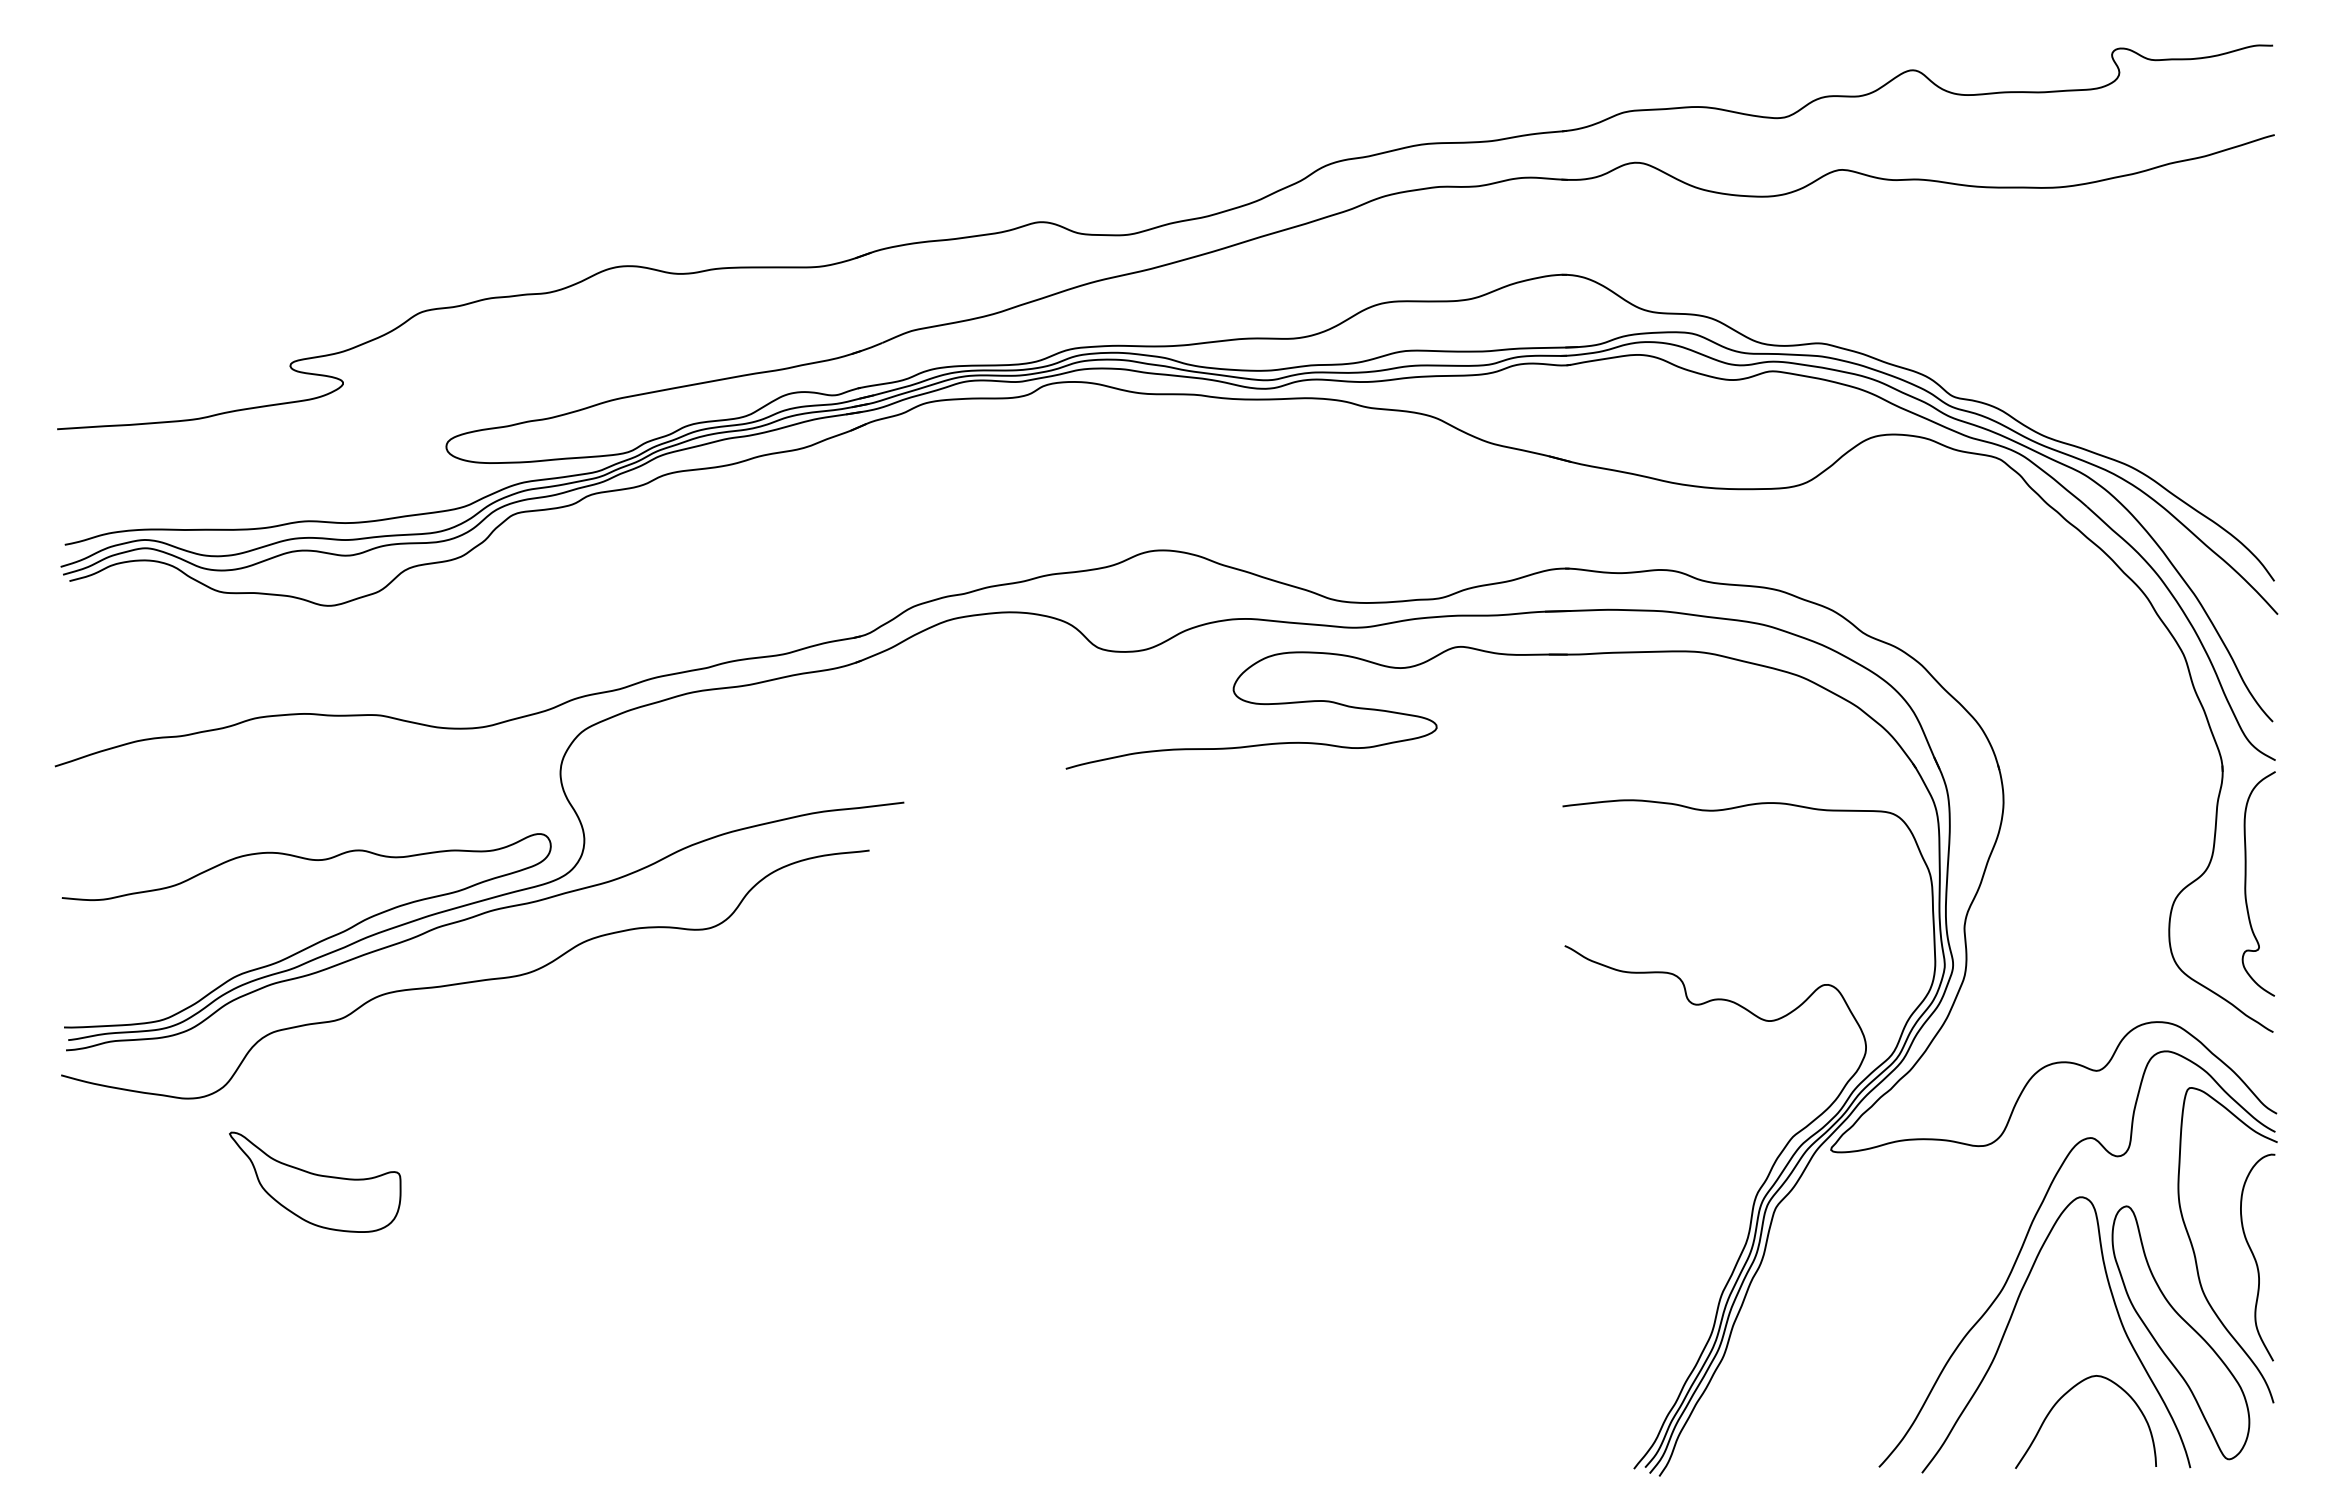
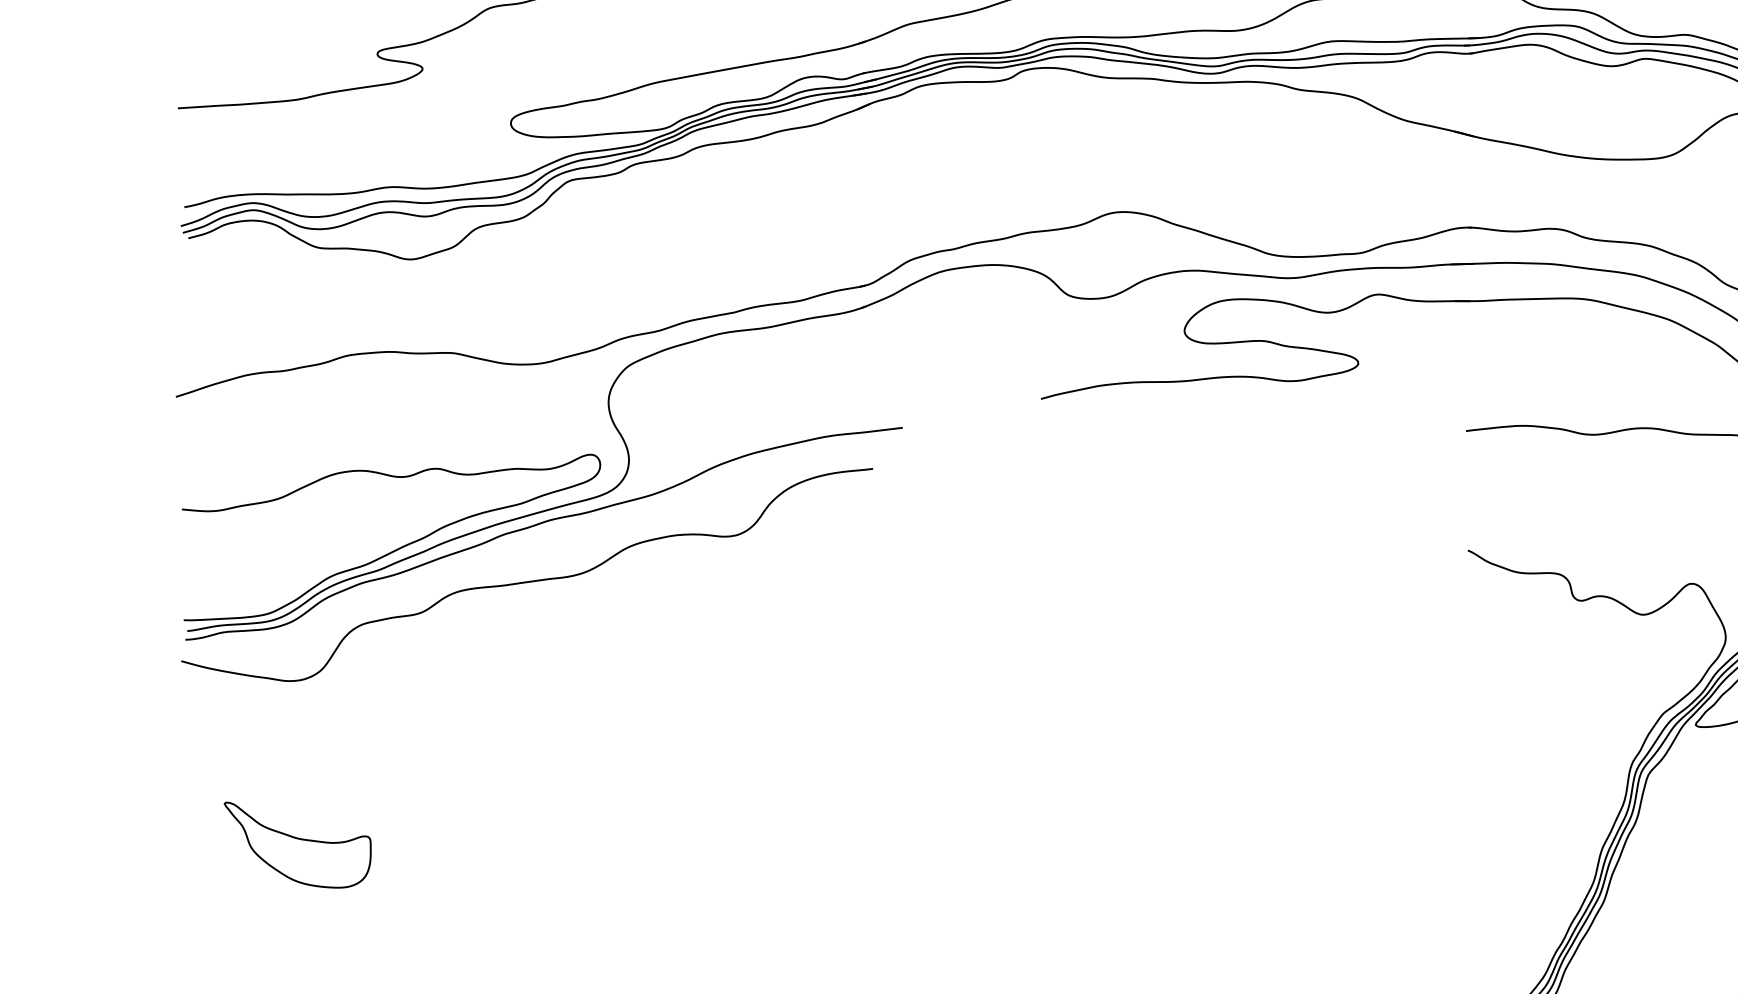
part: (315, 1181) -> (297, 844), moved

